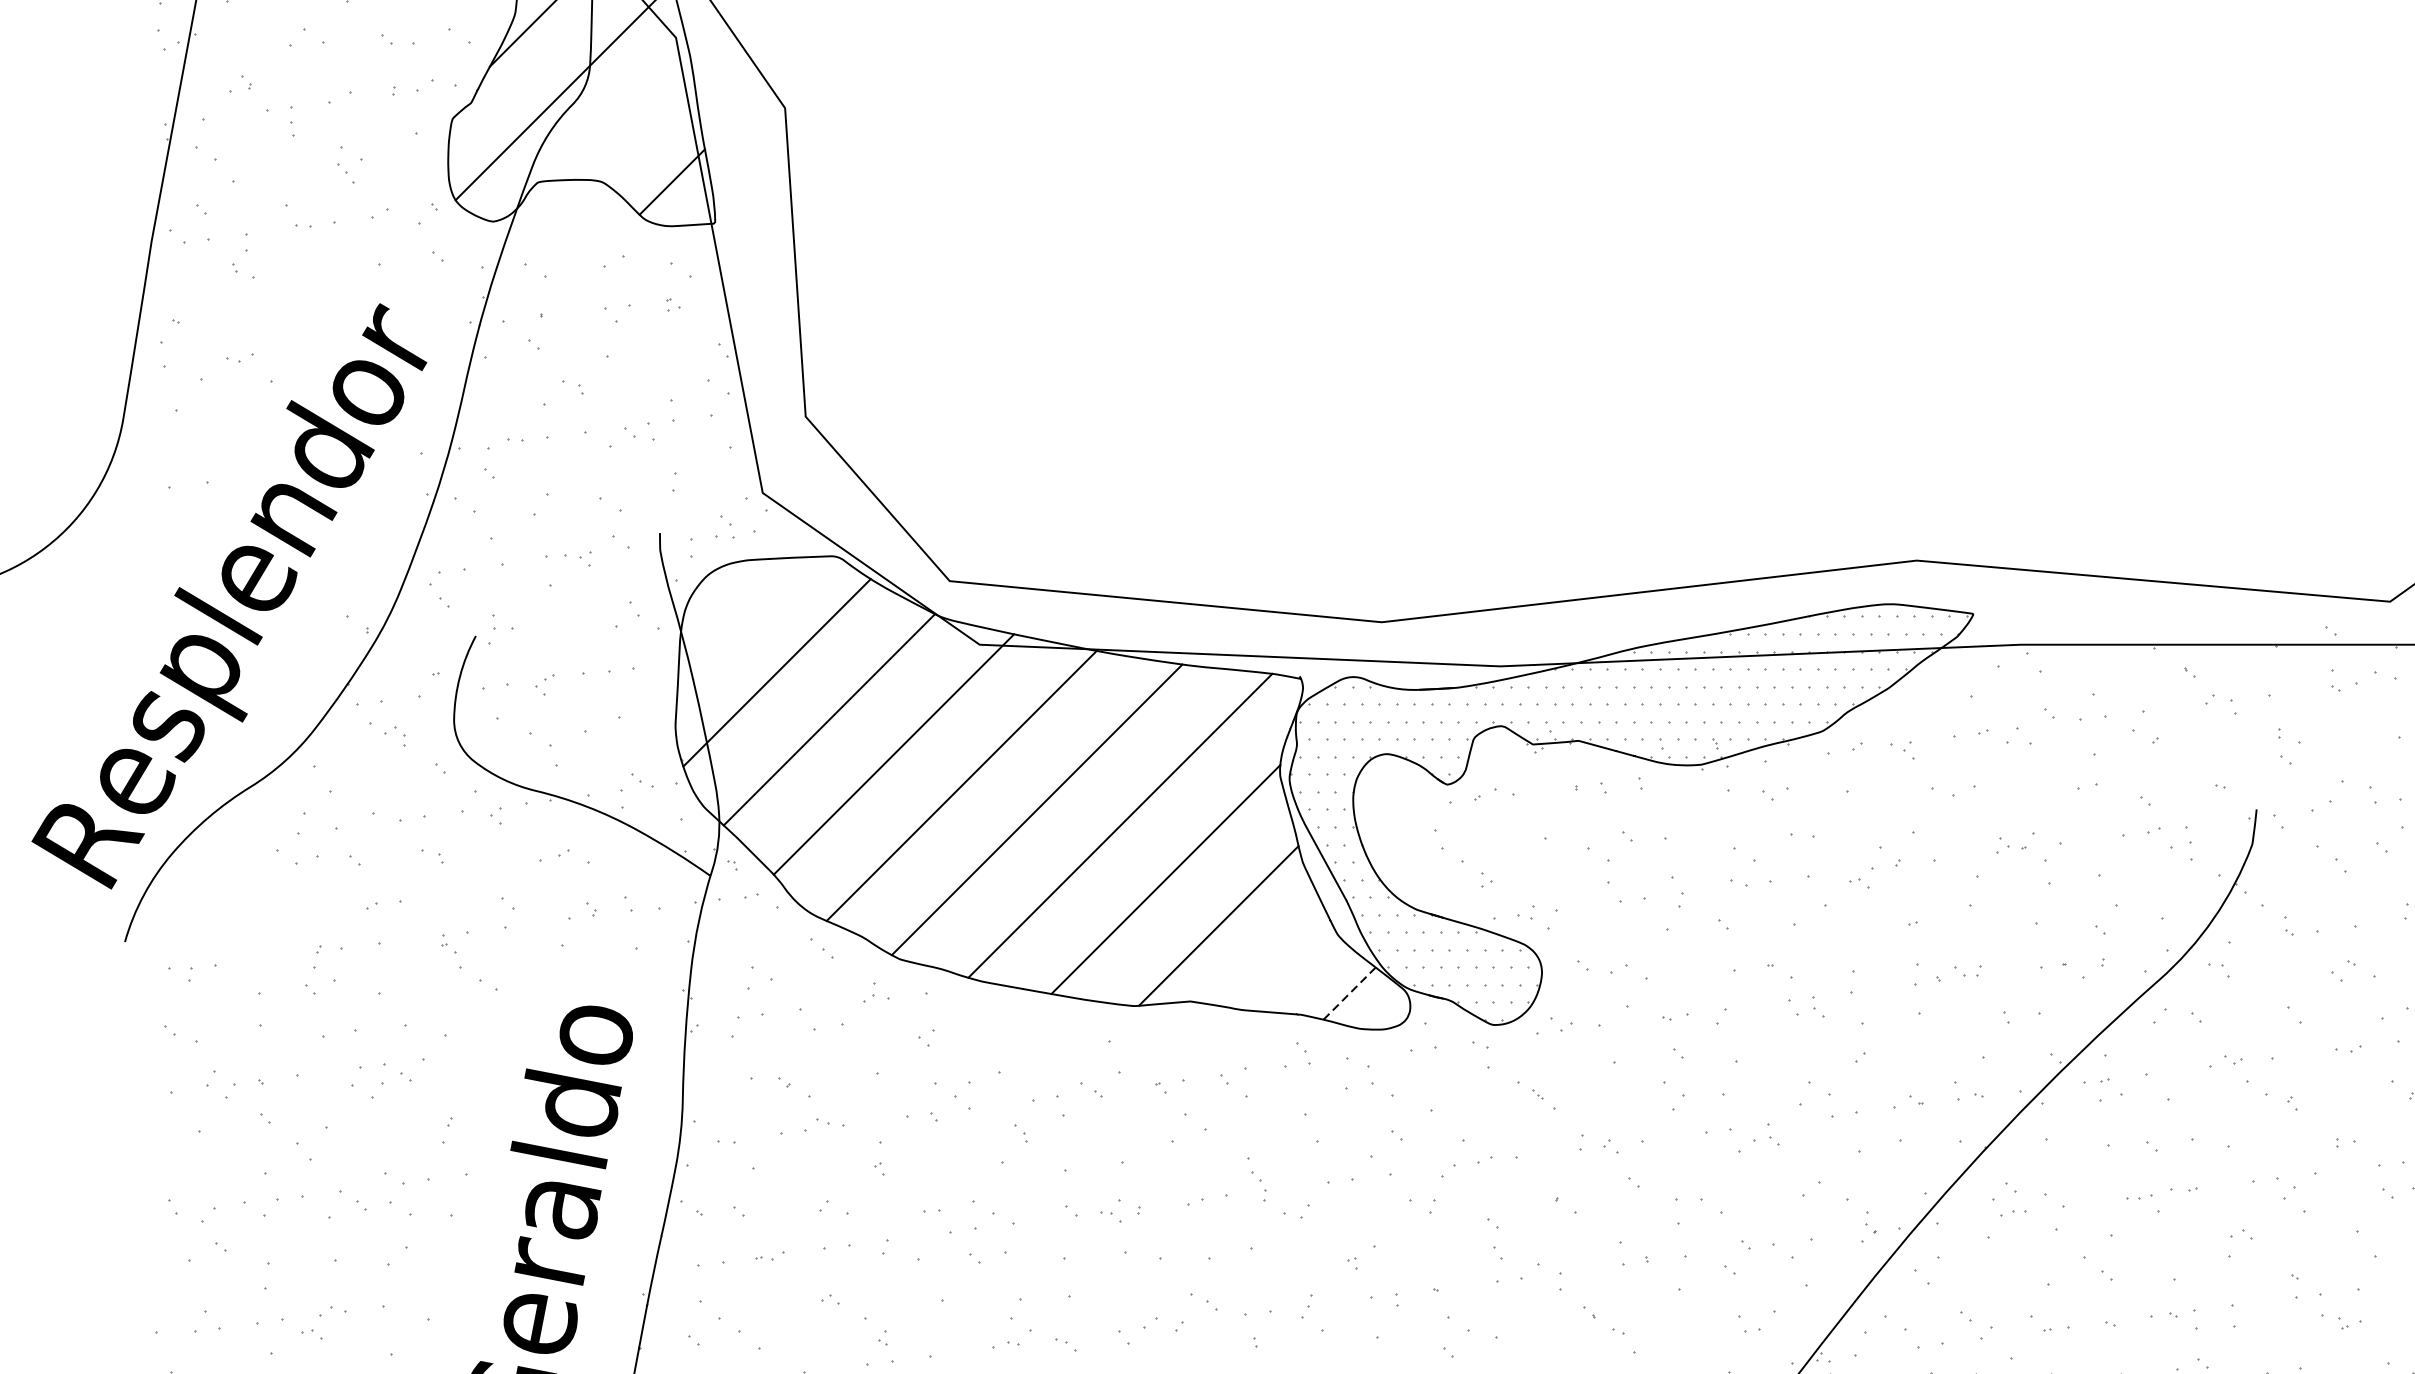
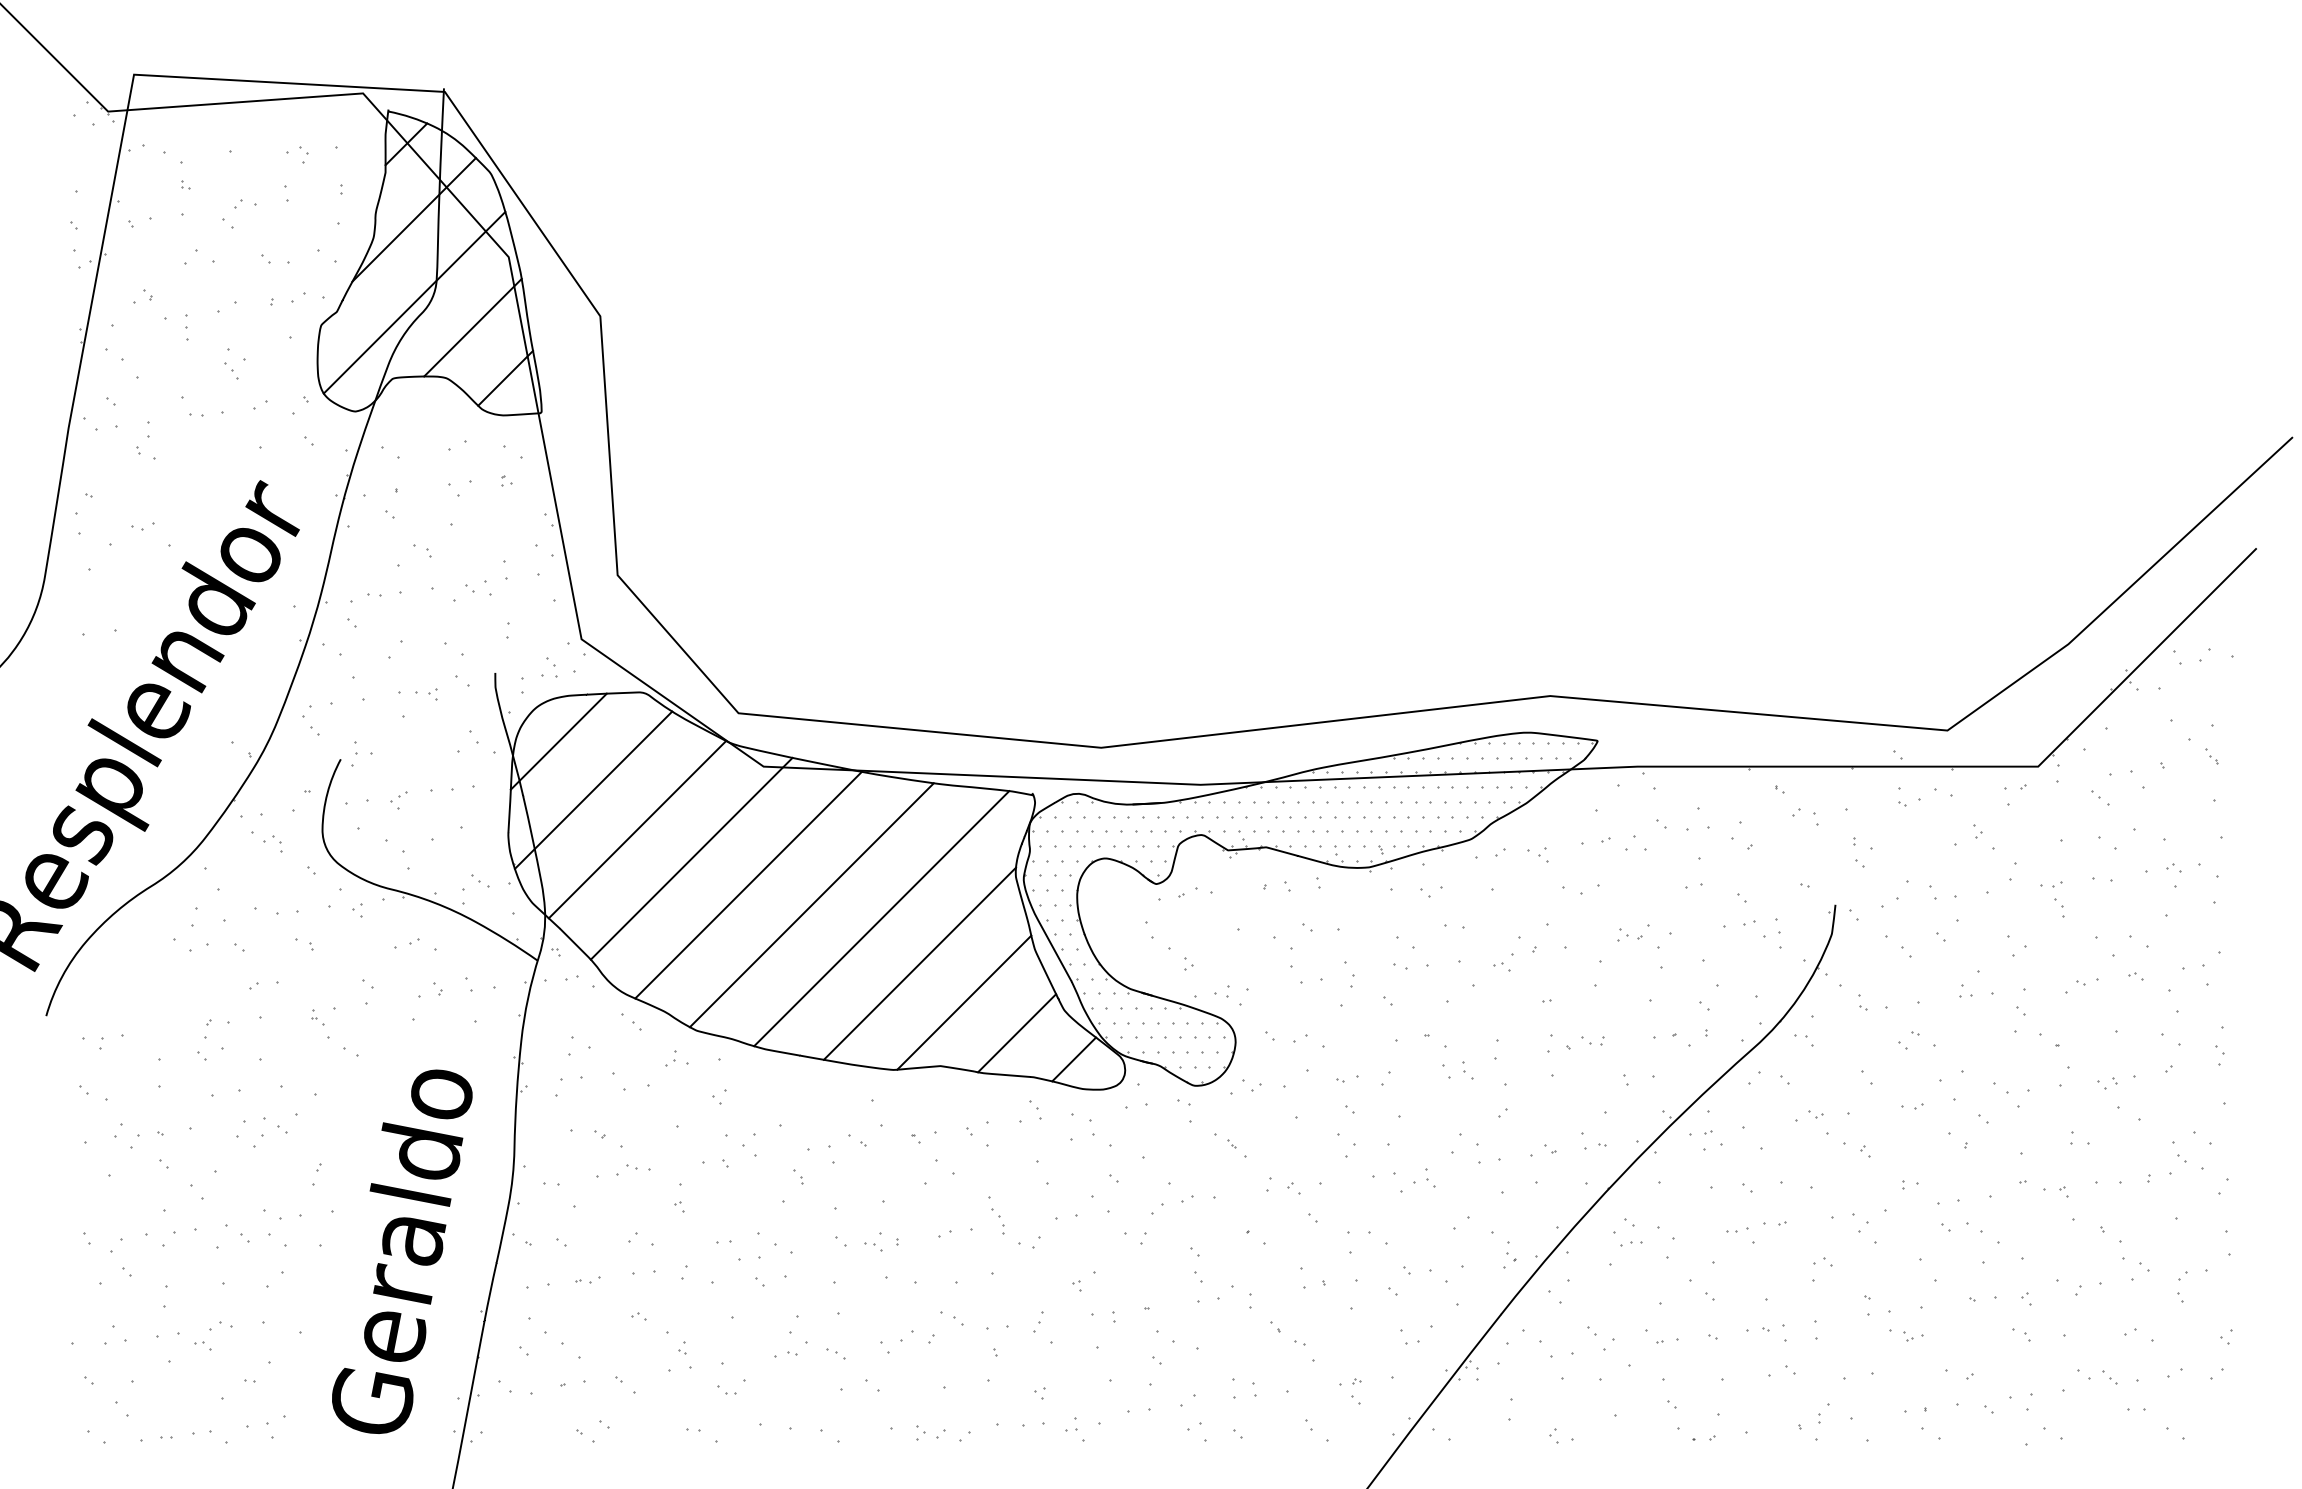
line: (632, 121) -> (472, 327), added
line: (735, 614) -> (558, 741), added
line: (1282, 962) -> (1017, 1033), added
line: (1350, 993) -> (1074, 1059), dashed -> solid

